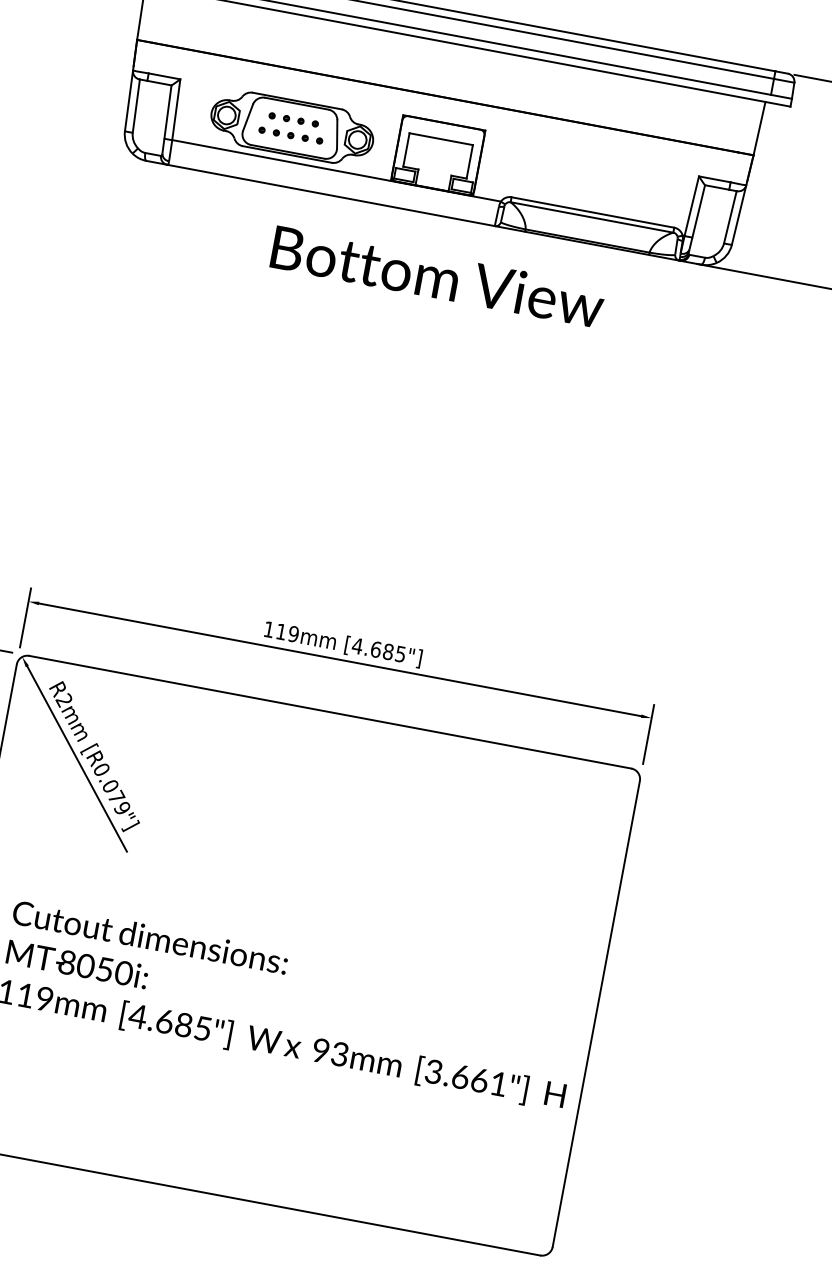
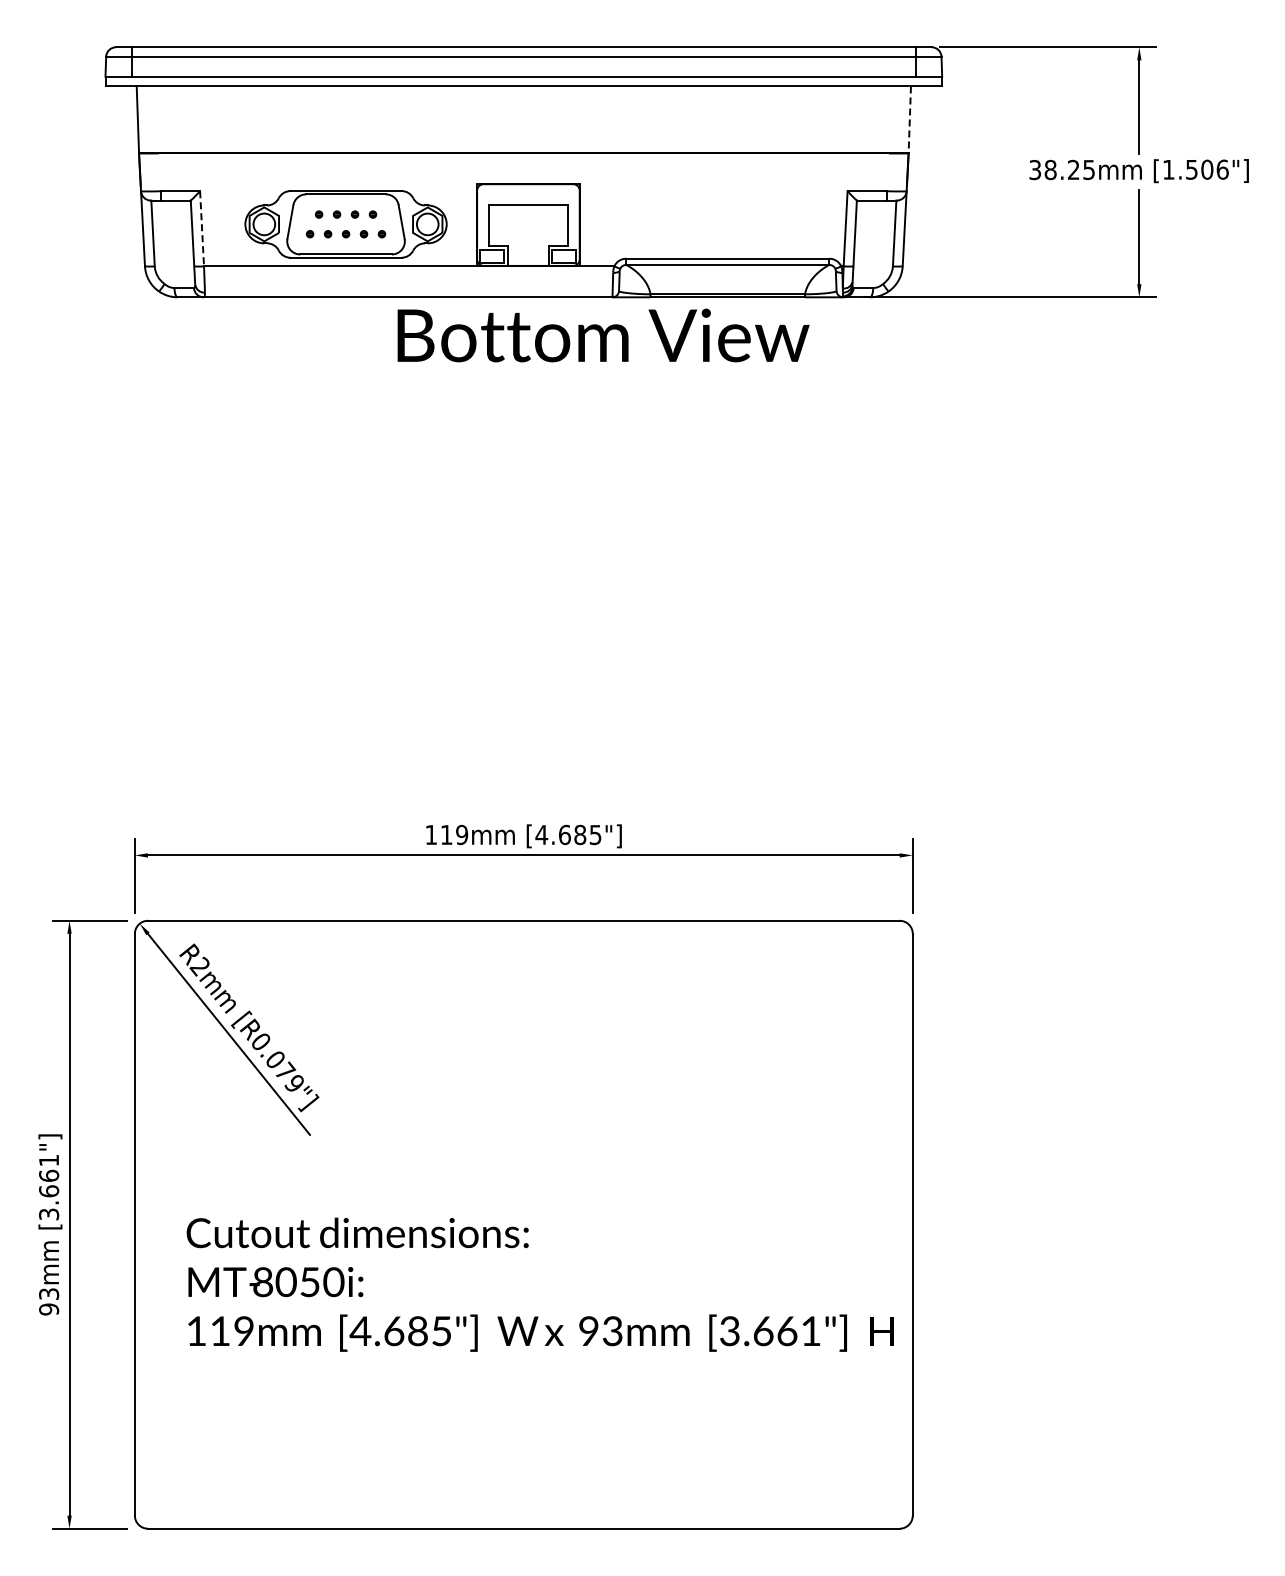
line: (176, 109) -> (202, 228), solid -> dashed
line: (759, 129) -> (909, 120), solid -> dashed
text: (438, 276) -> (603, 335), moved

